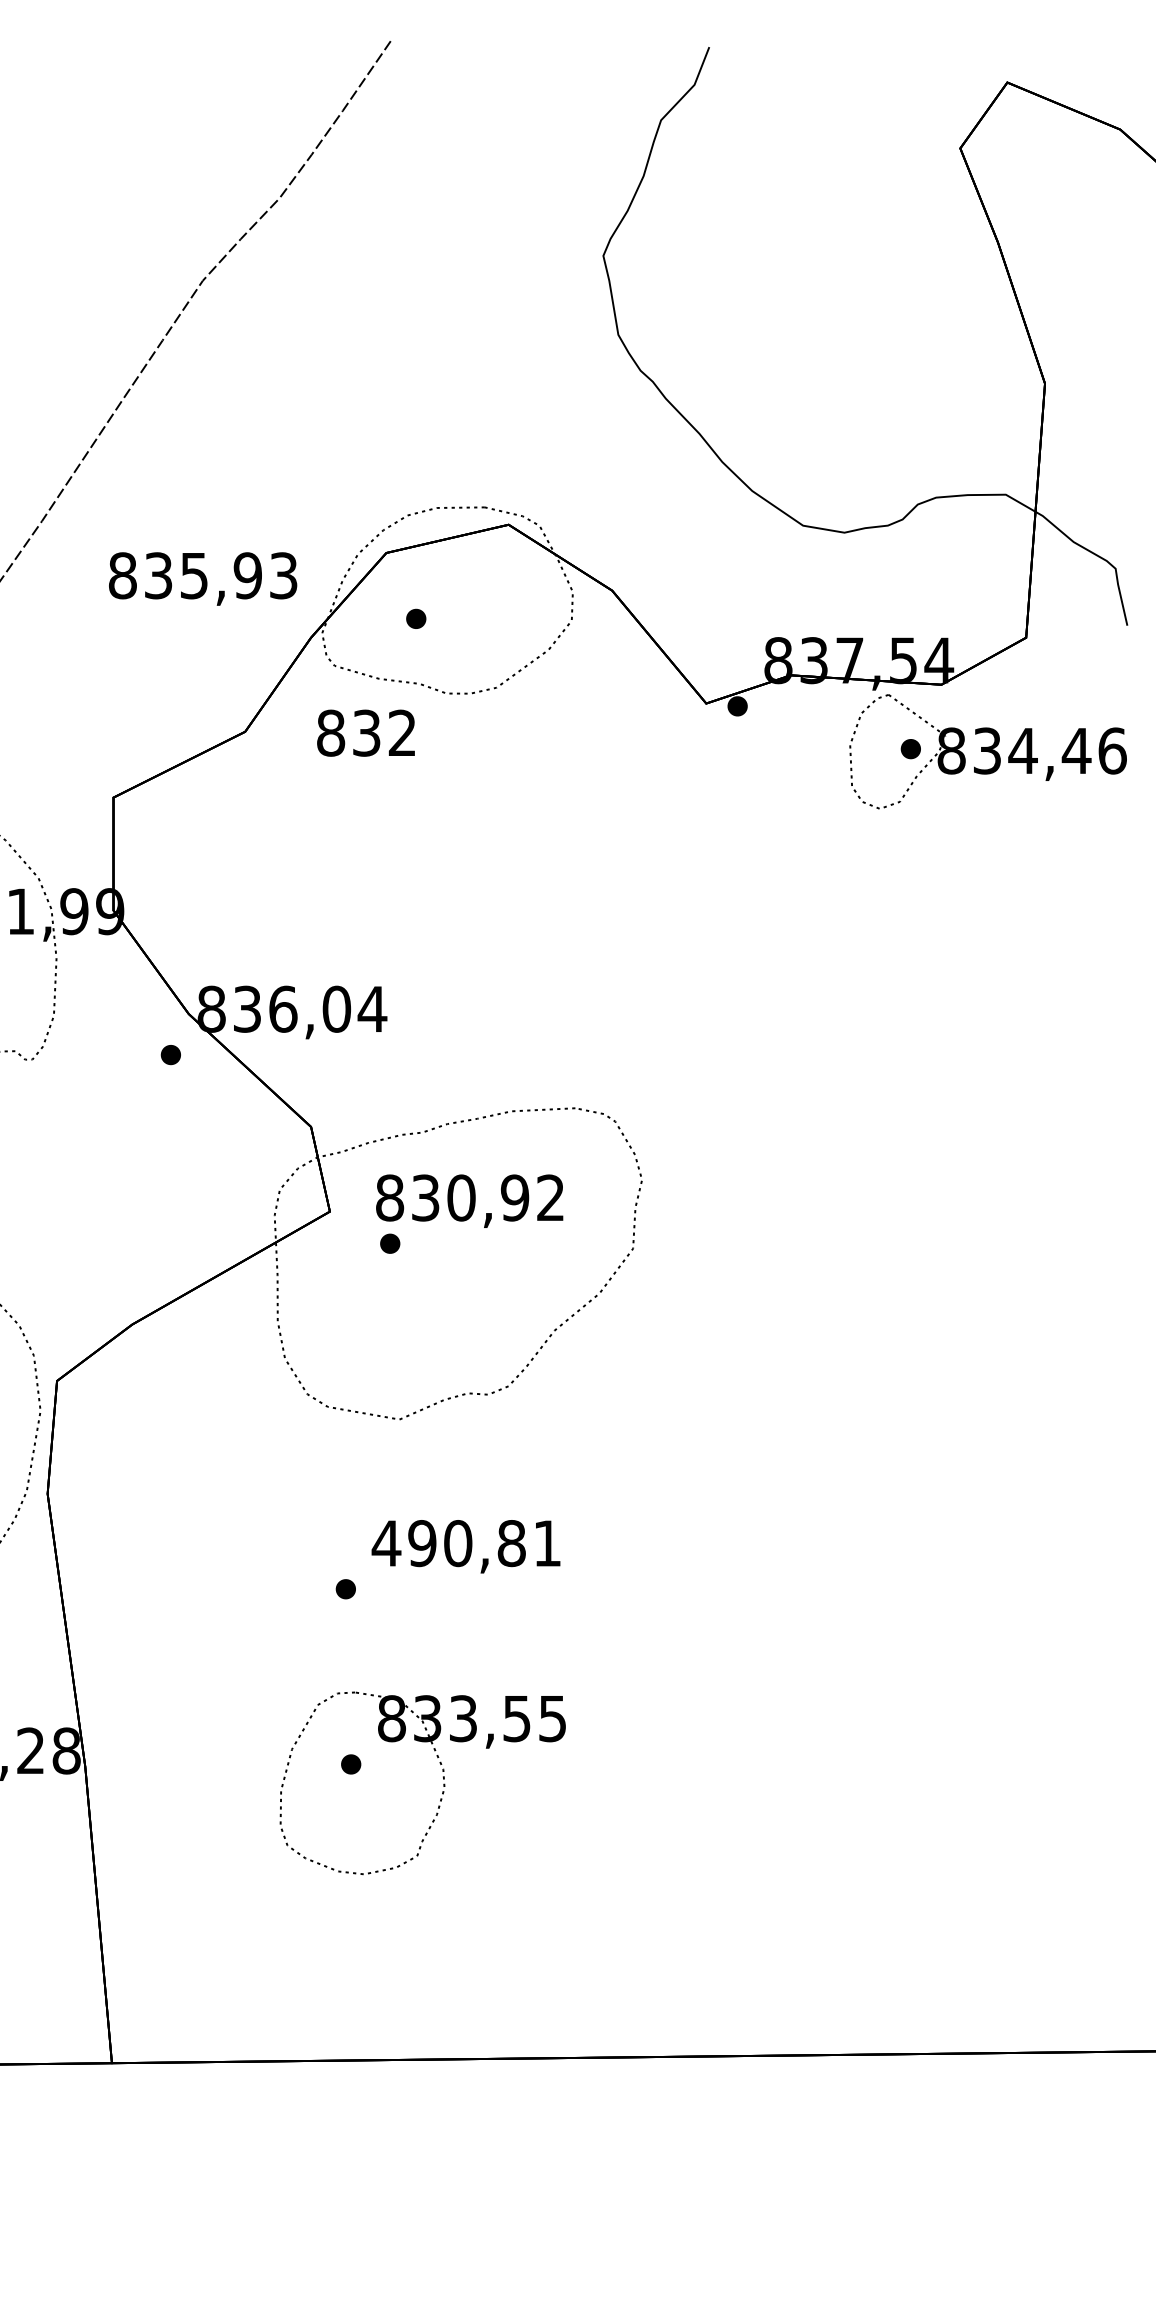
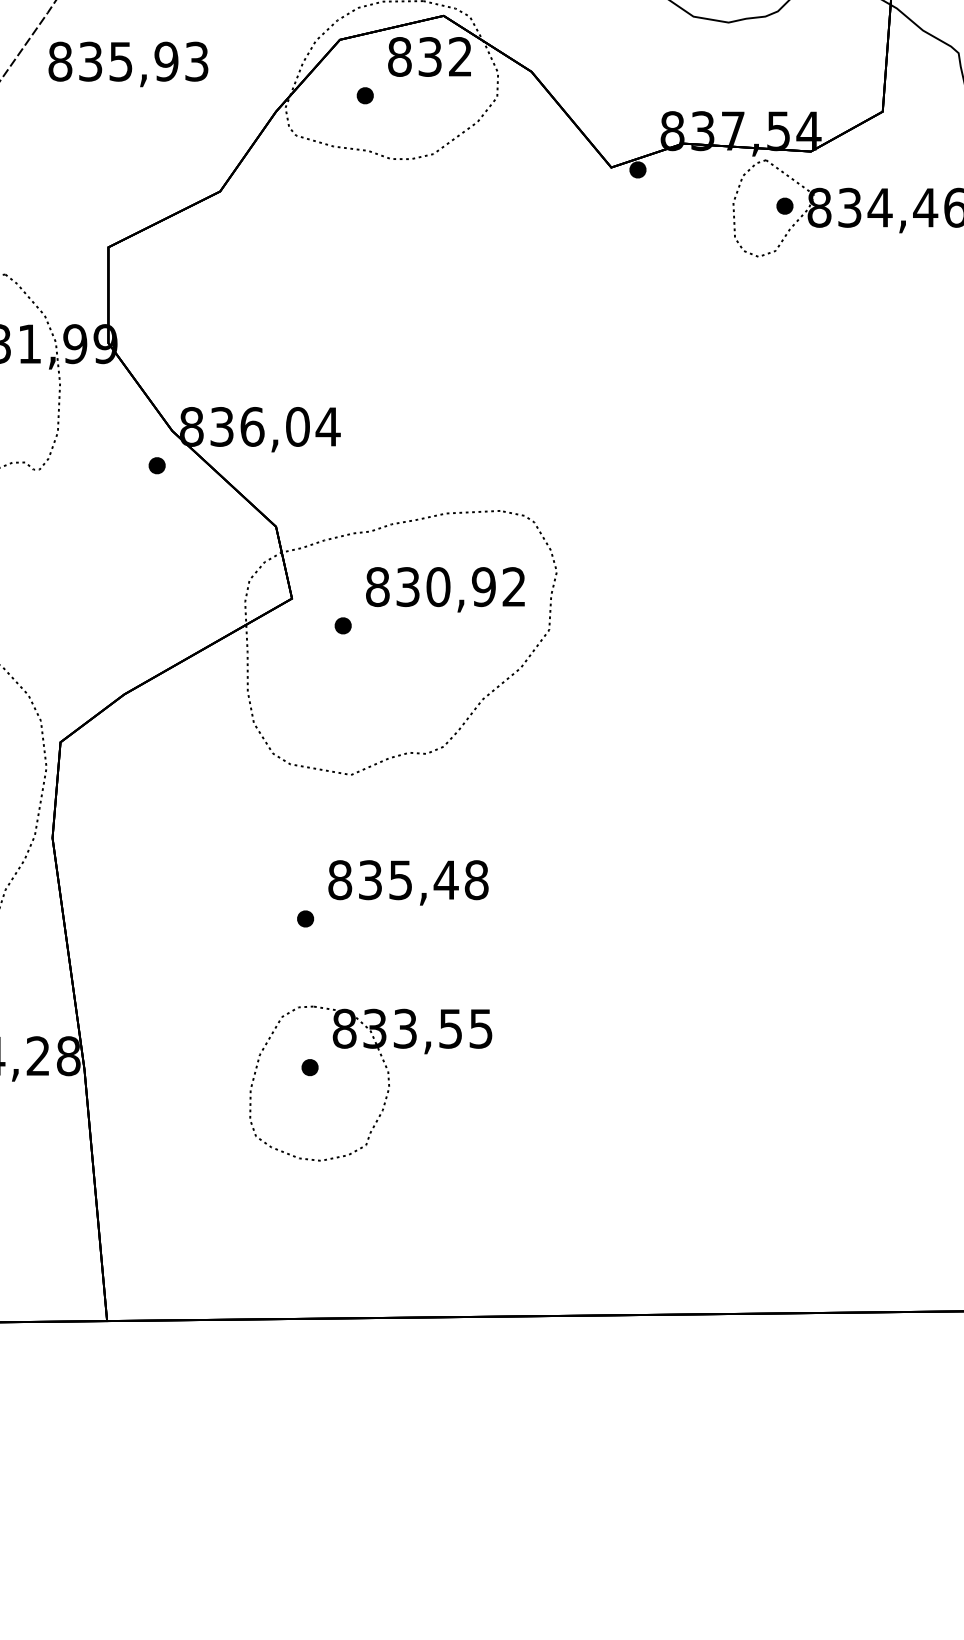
text: (203, 578) -> (128, 63), moved
text: (365, 732) -> (429, 56), moved
text: (469, 1200) -> (445, 589), moved
text: (466, 1543) -> (407, 880), 490,81 -> 835,48

